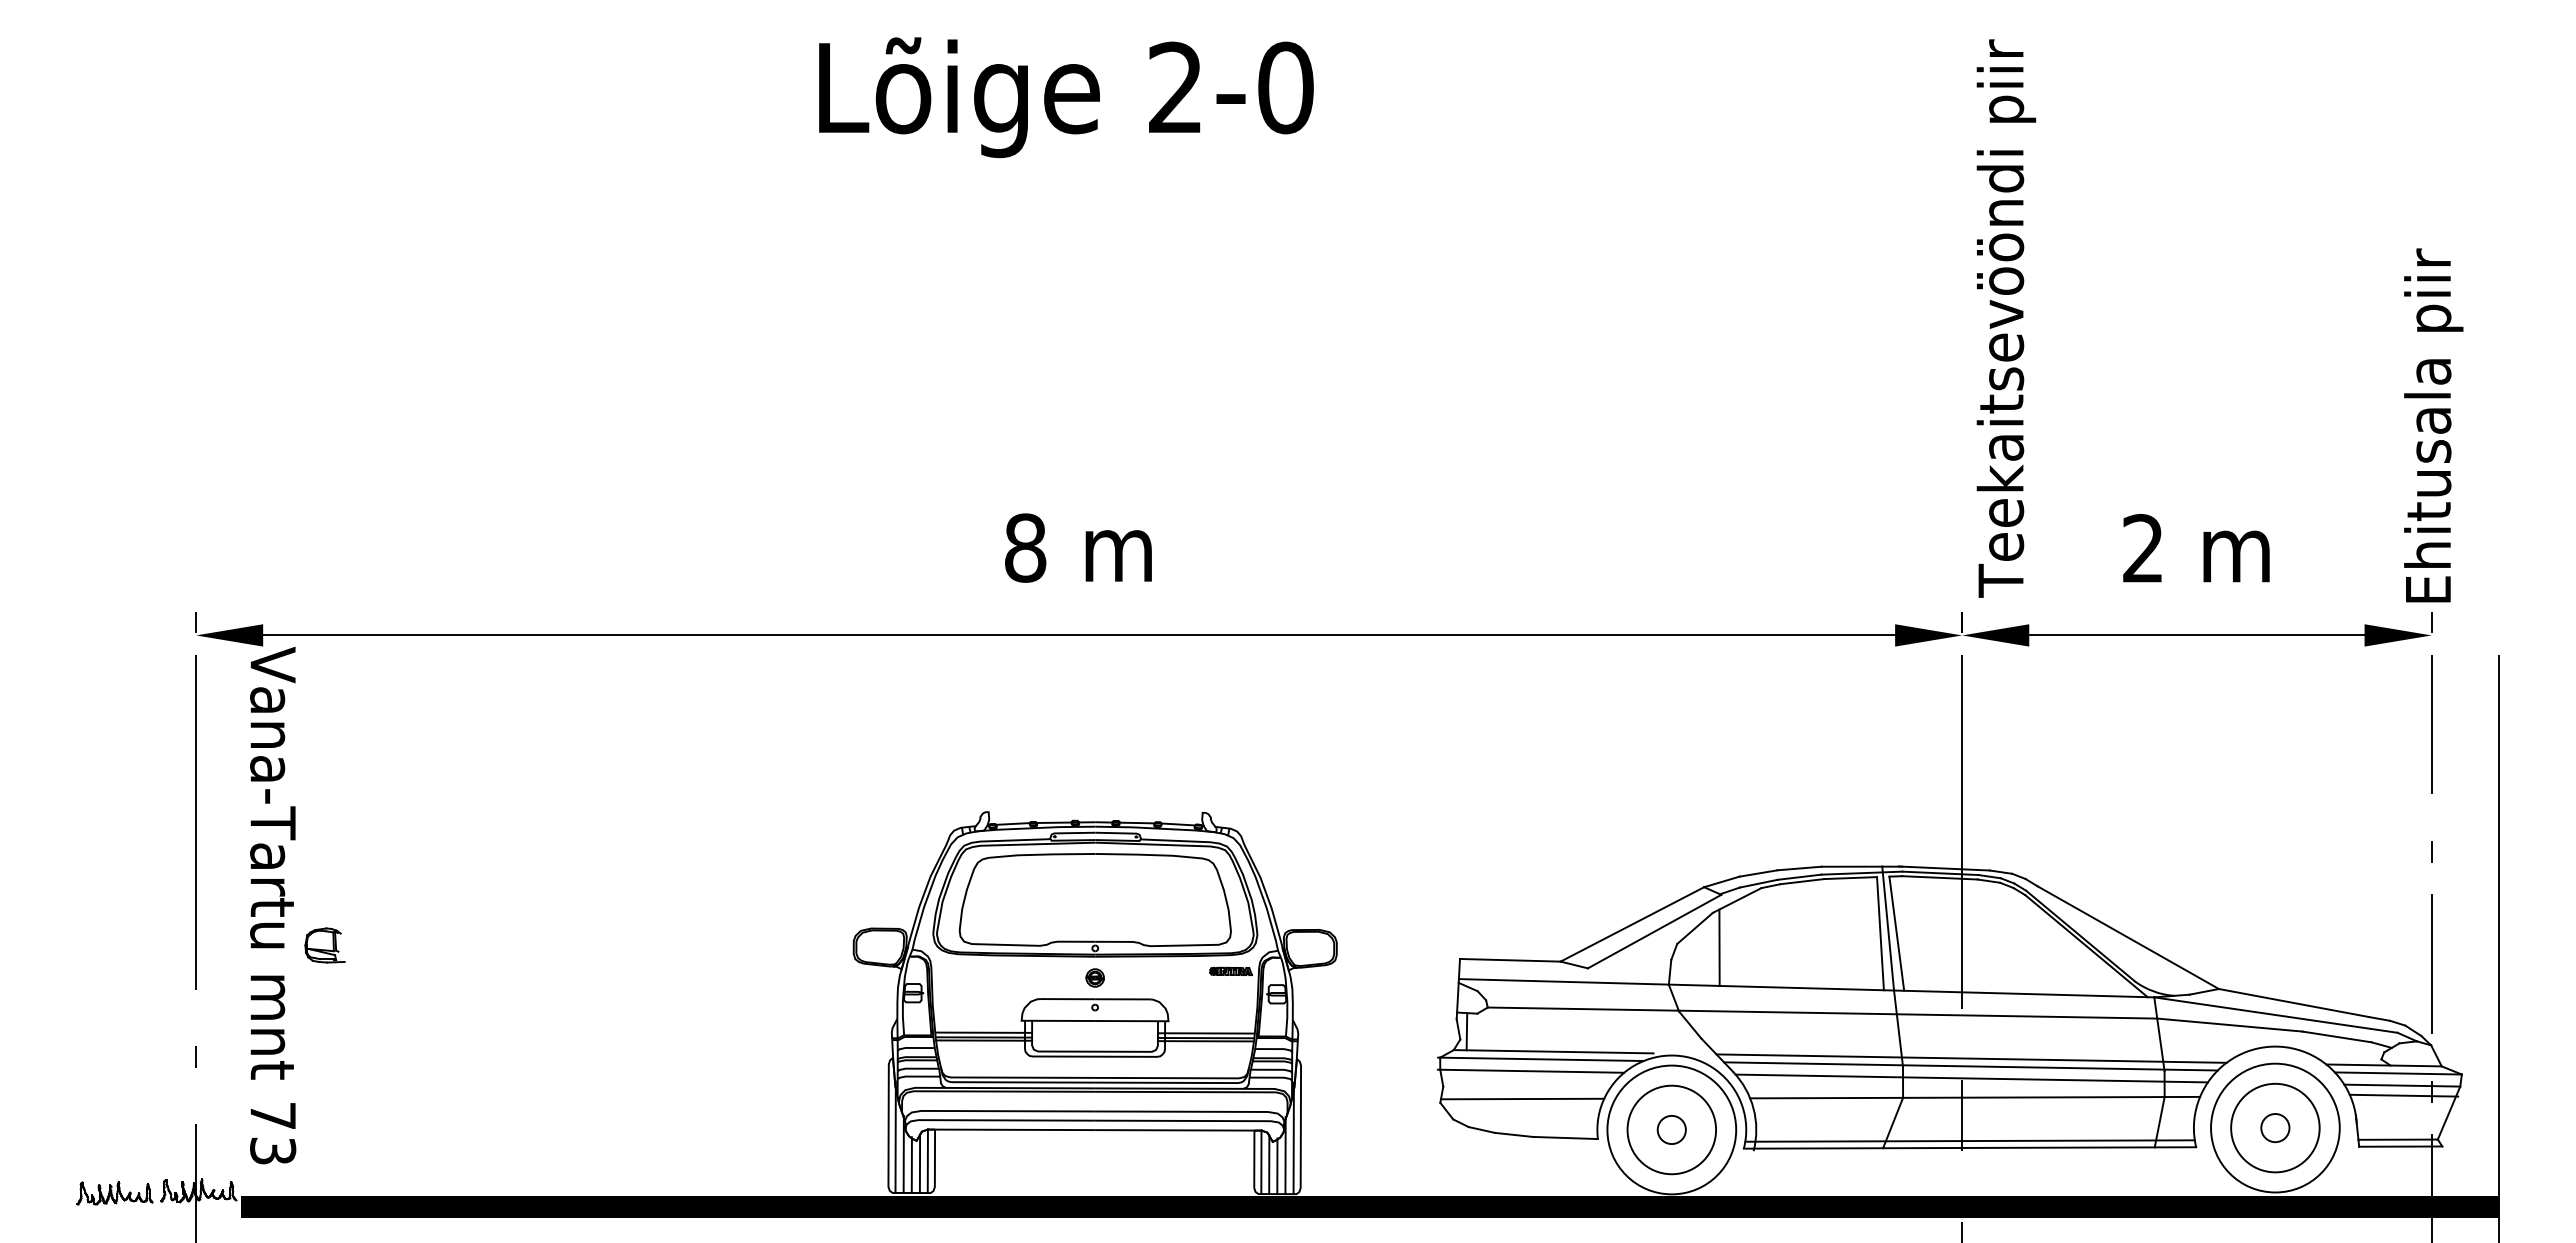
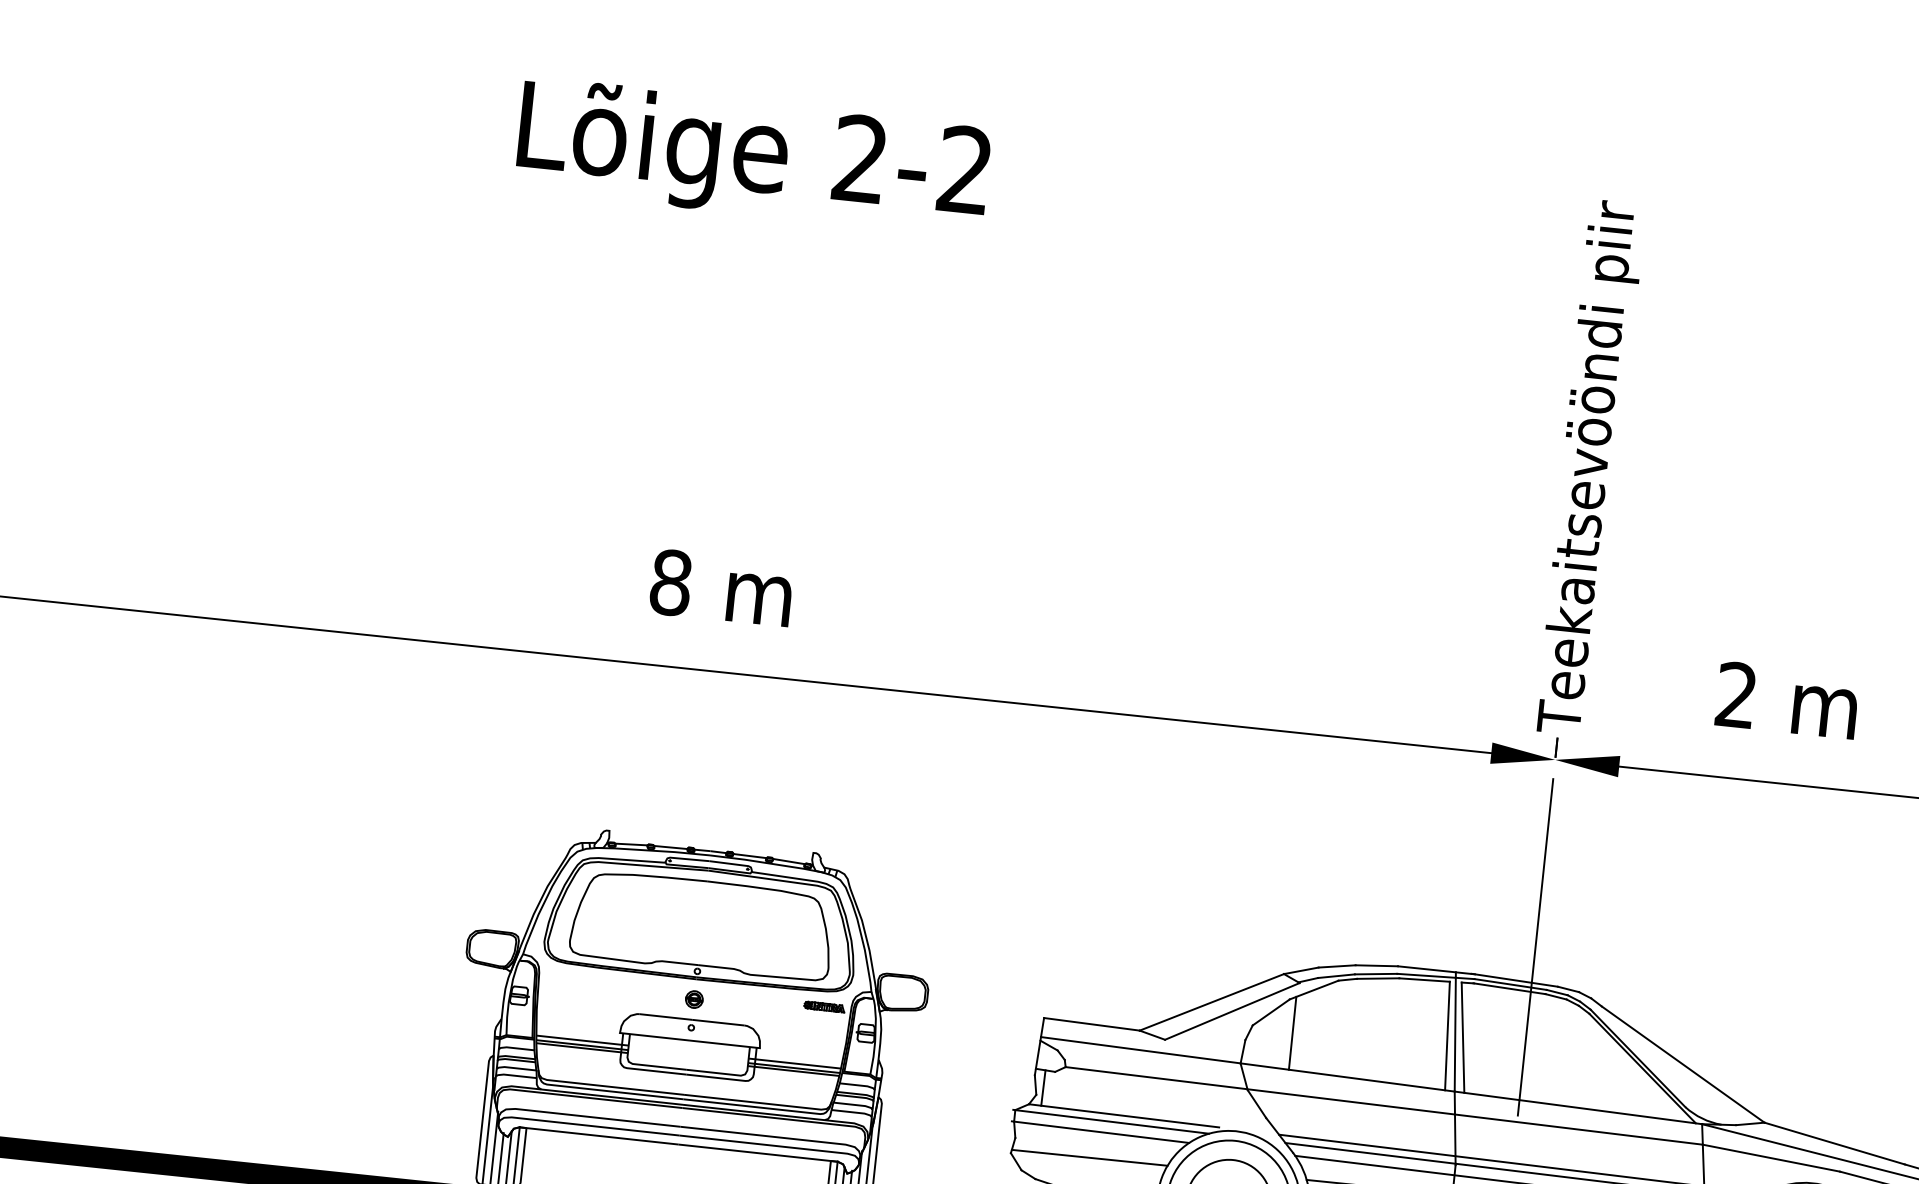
text: (1285, 87) -> (965, 169), 2-0 -> 2-2
text: (2006, 318) -> (1591, 467), moved

